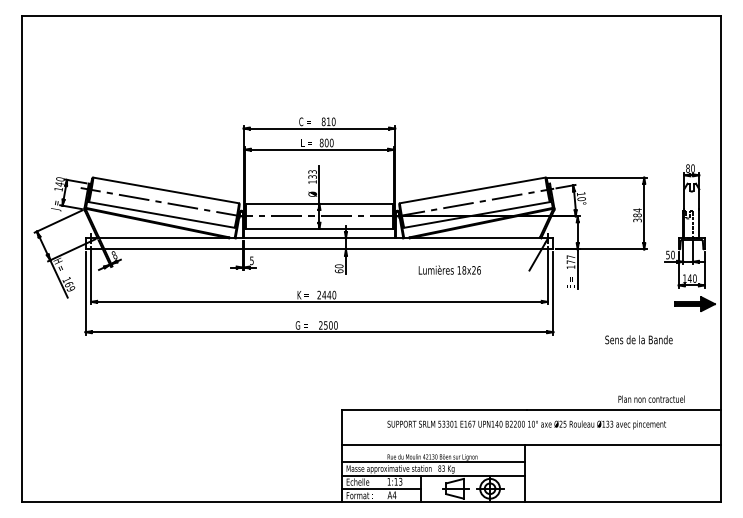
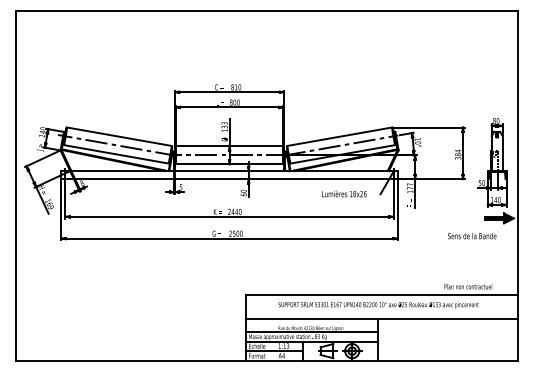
text: (450, 269) -> (344, 193), moved
text: (639, 340) -> (472, 236), moved

